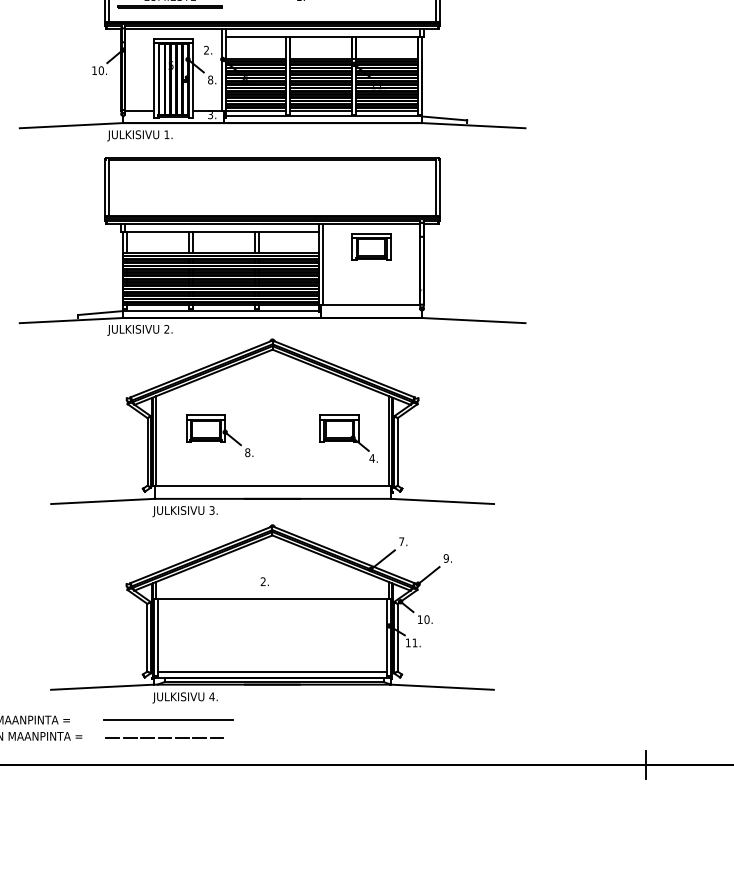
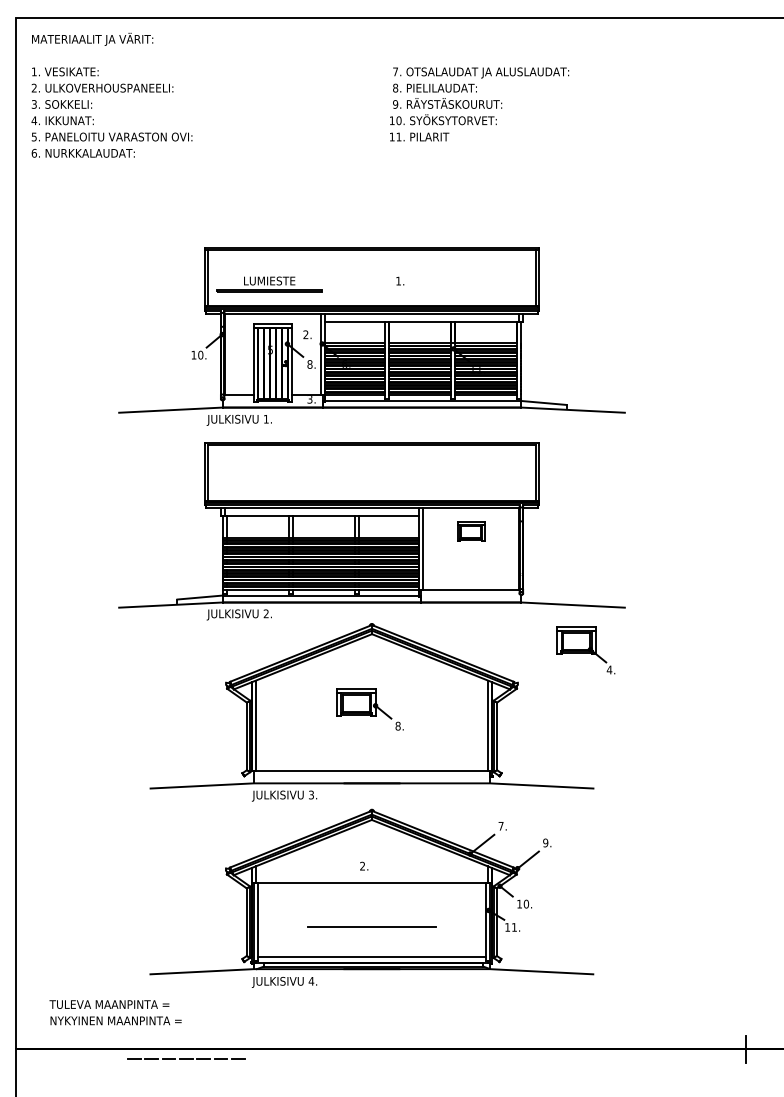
part: (371, 247) -> (470, 531), size x0.7
part: (219, 436) -> (369, 709), moved
part: (348, 439) -> (585, 650), moved
line: (168, 720) -> (371, 926), moved
line: (165, 737) -> (186, 1058), moved

